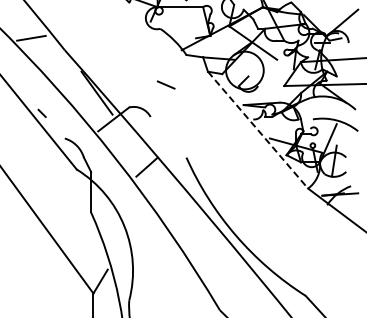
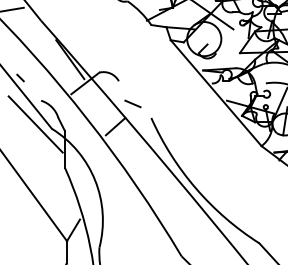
line: (165, 84) -> (132, 103), moved
line: (258, 130) -> (216, 93), dashed -> solid
line: (58, 164) -> (35, 124), added

